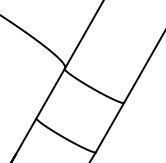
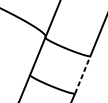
line: (110, 127) -> (83, 74), solid -> dashed

